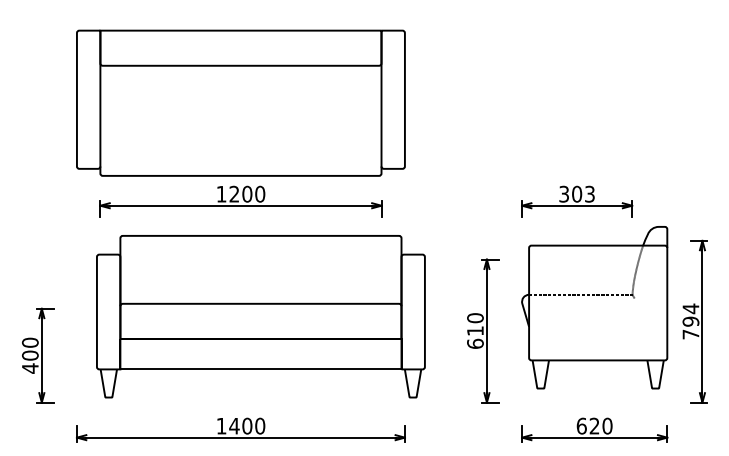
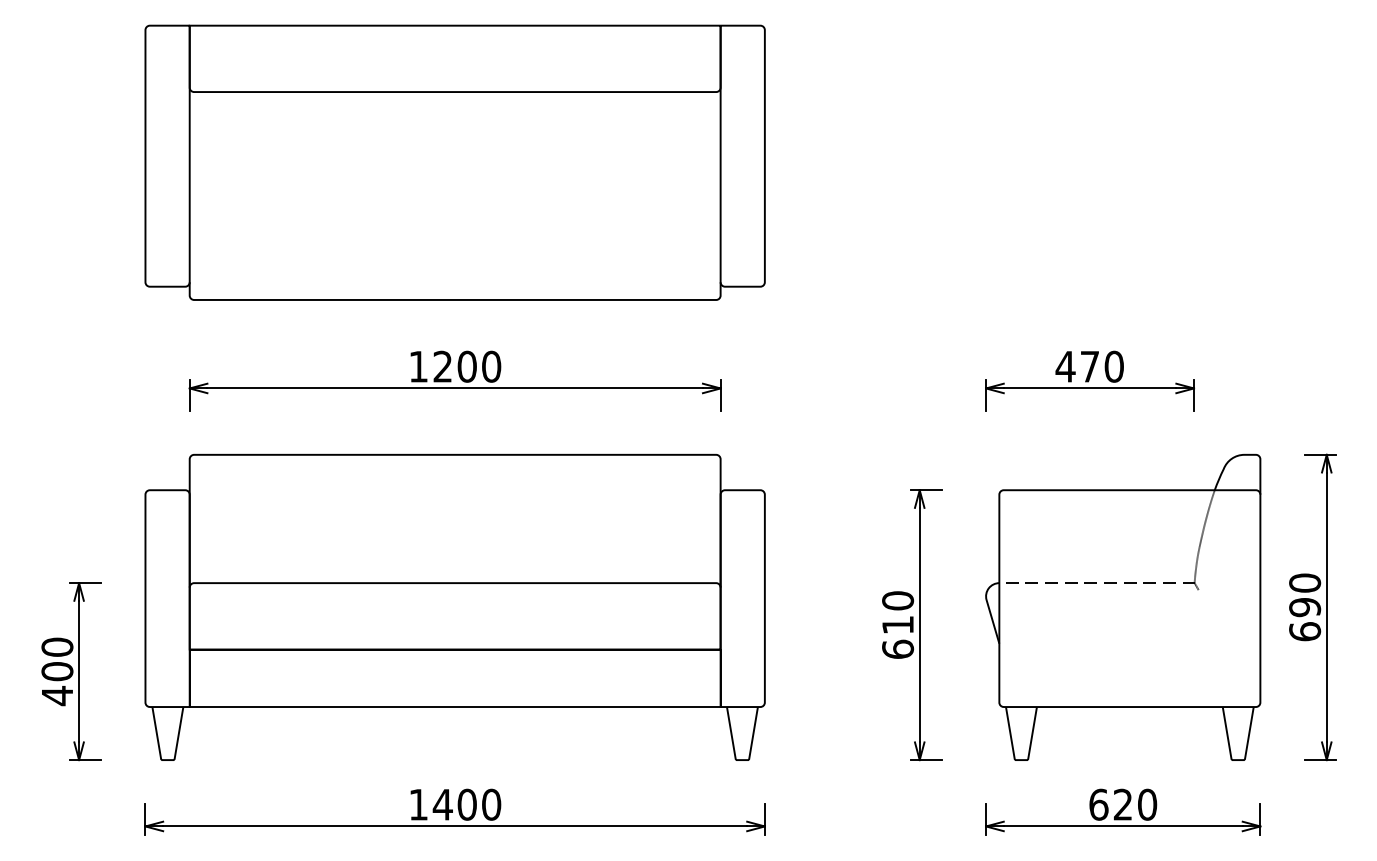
part: (240, 102) -> (454, 161), moved
text: (576, 193) -> (1088, 365), 303 -> 470
part: (594, 307) -> (1122, 607), moved
part: (260, 316) -> (454, 607), moved
text: (690, 321) -> (1304, 607), 794 -> 690

